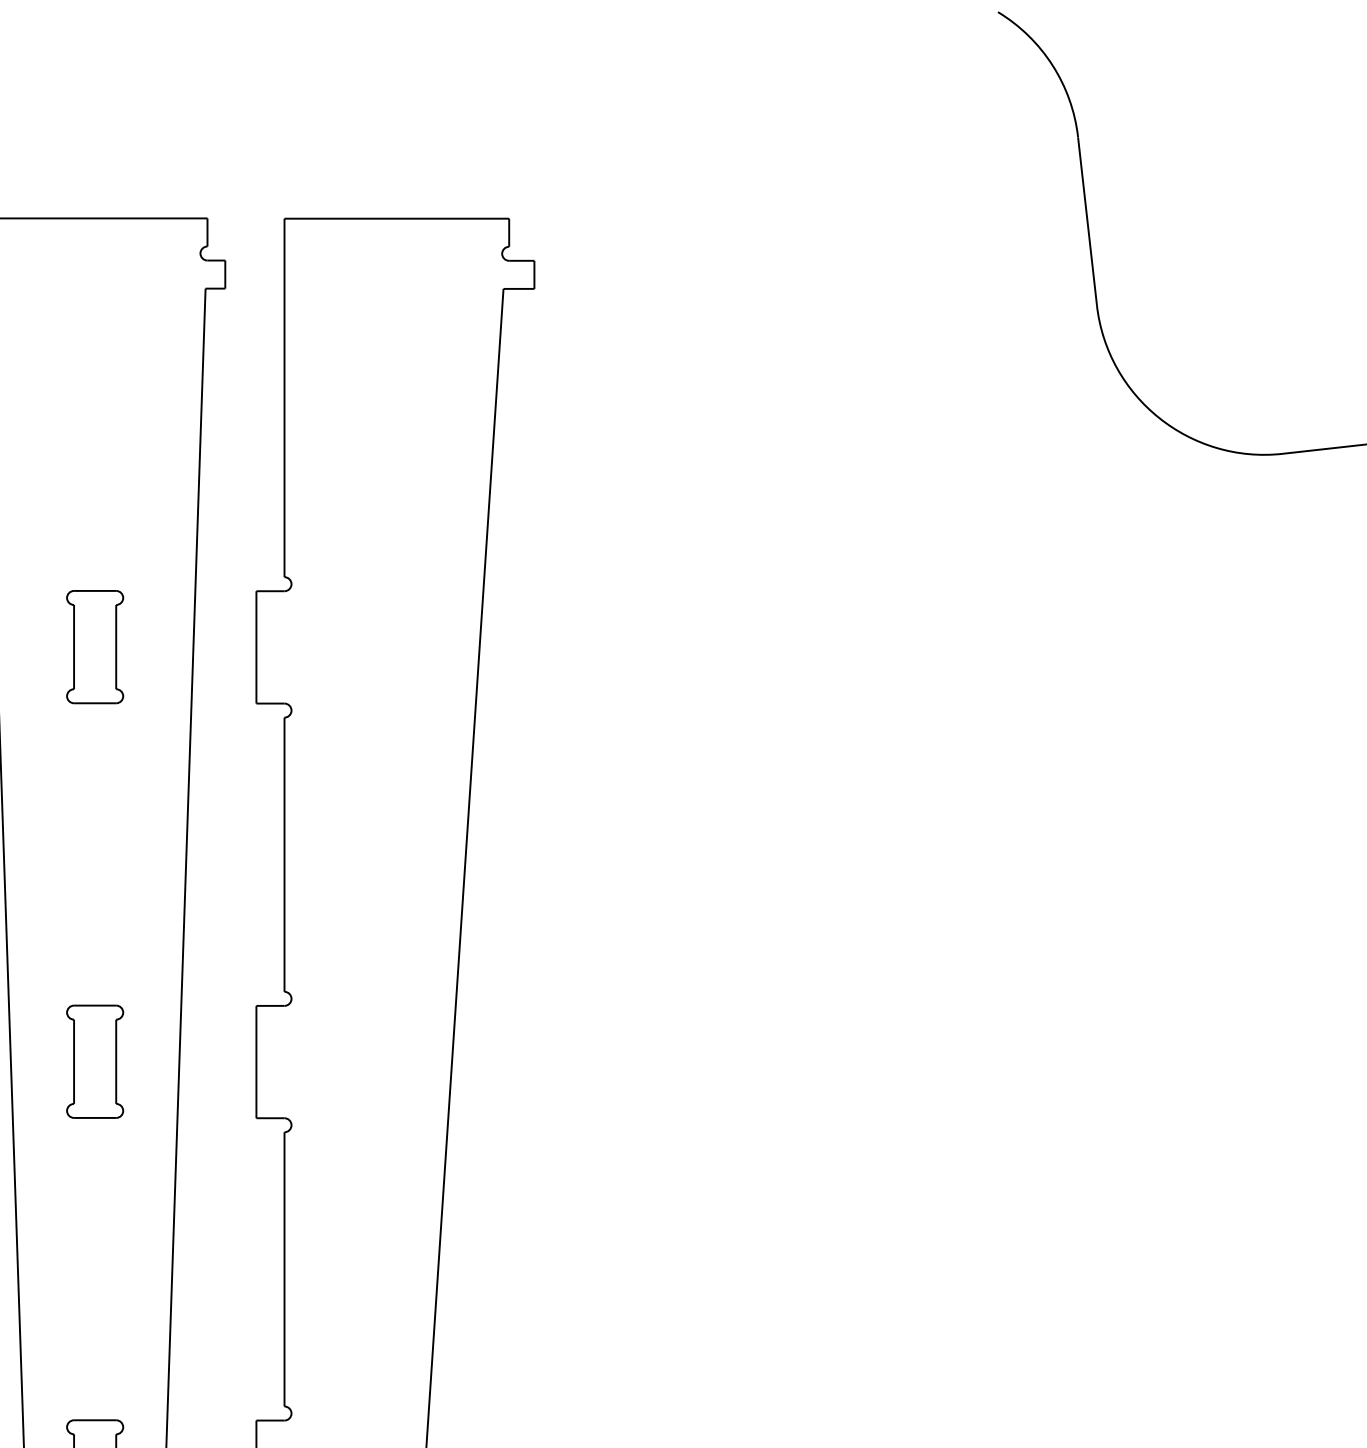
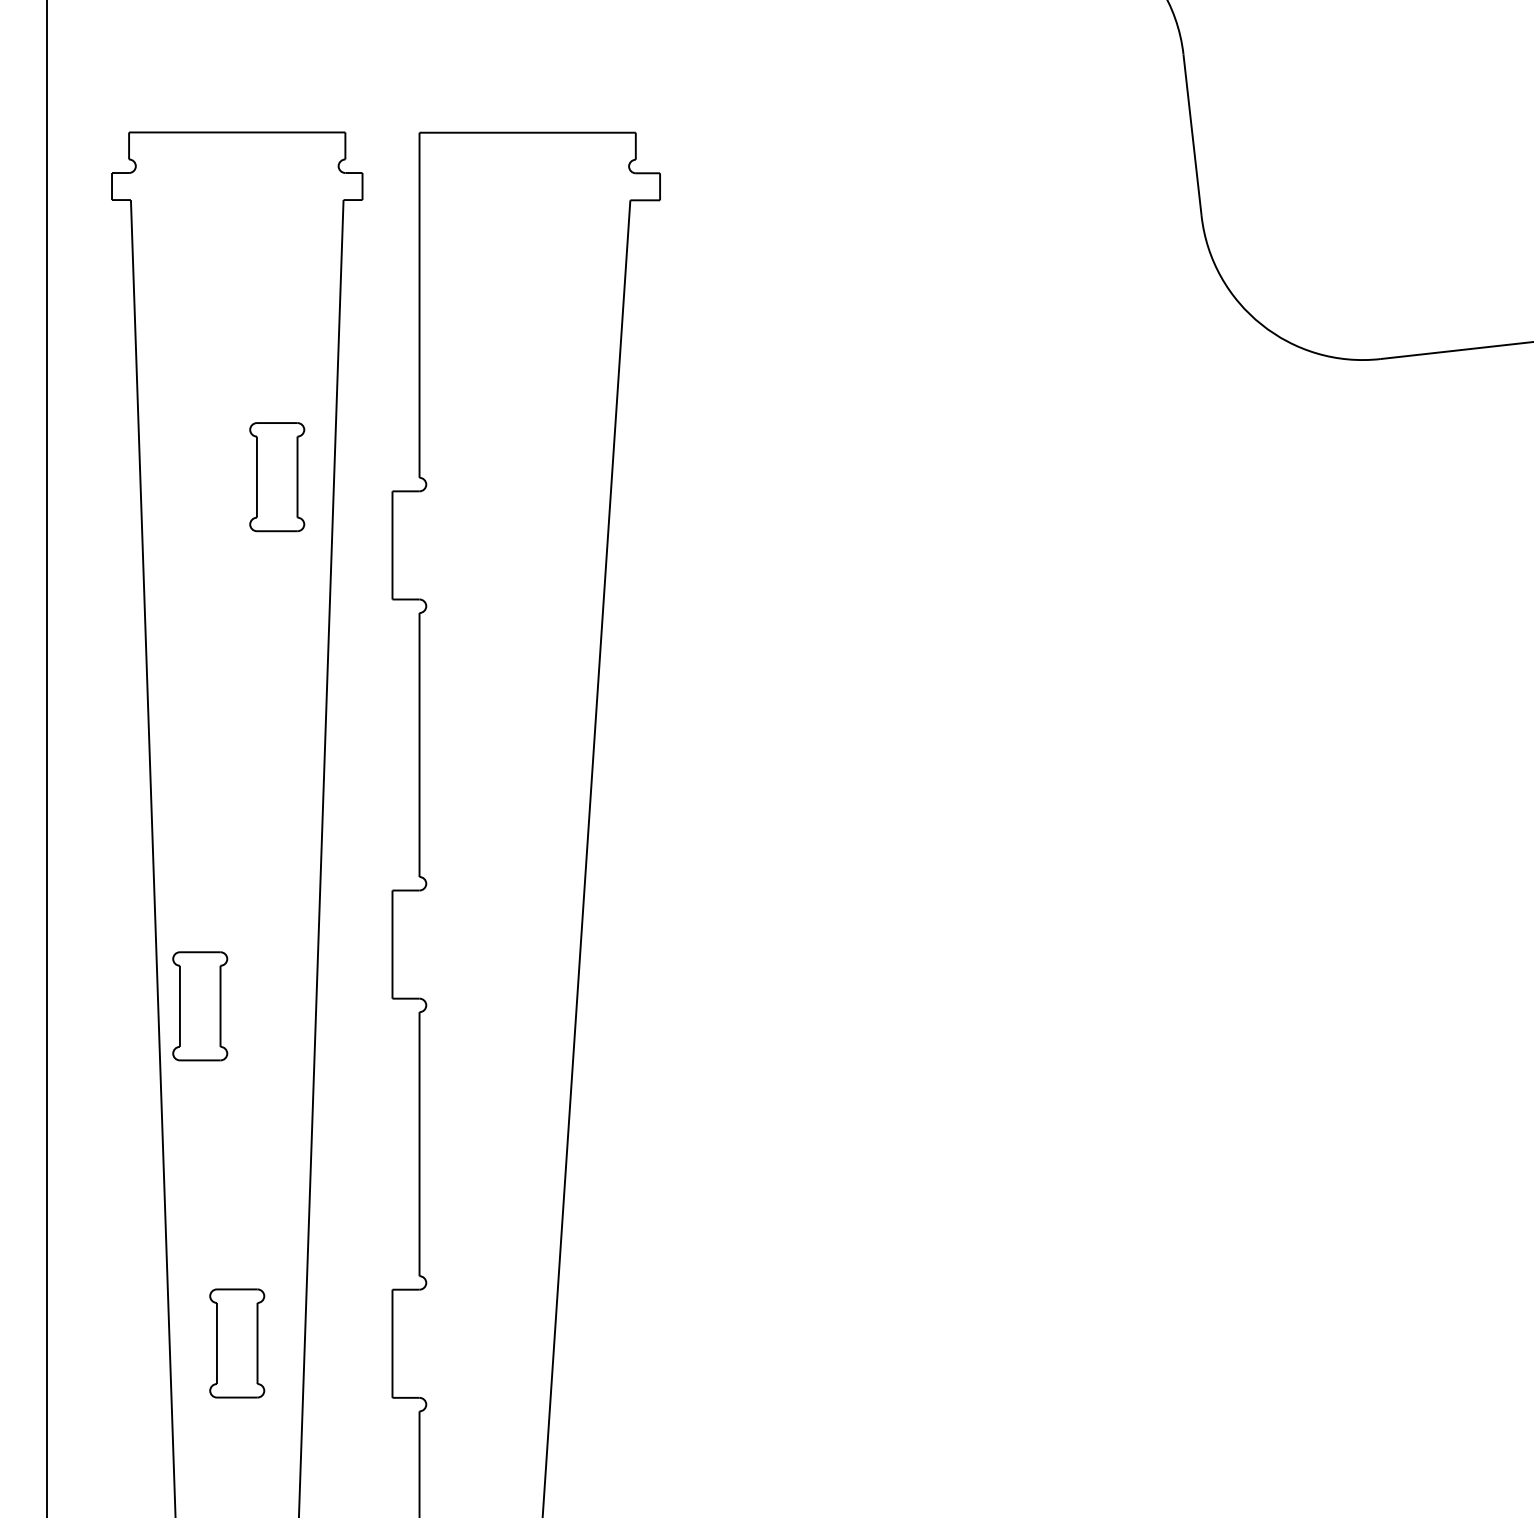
part: (95, 647) -> (277, 477), moved
part: (95, 1061) -> (200, 1006), moved

